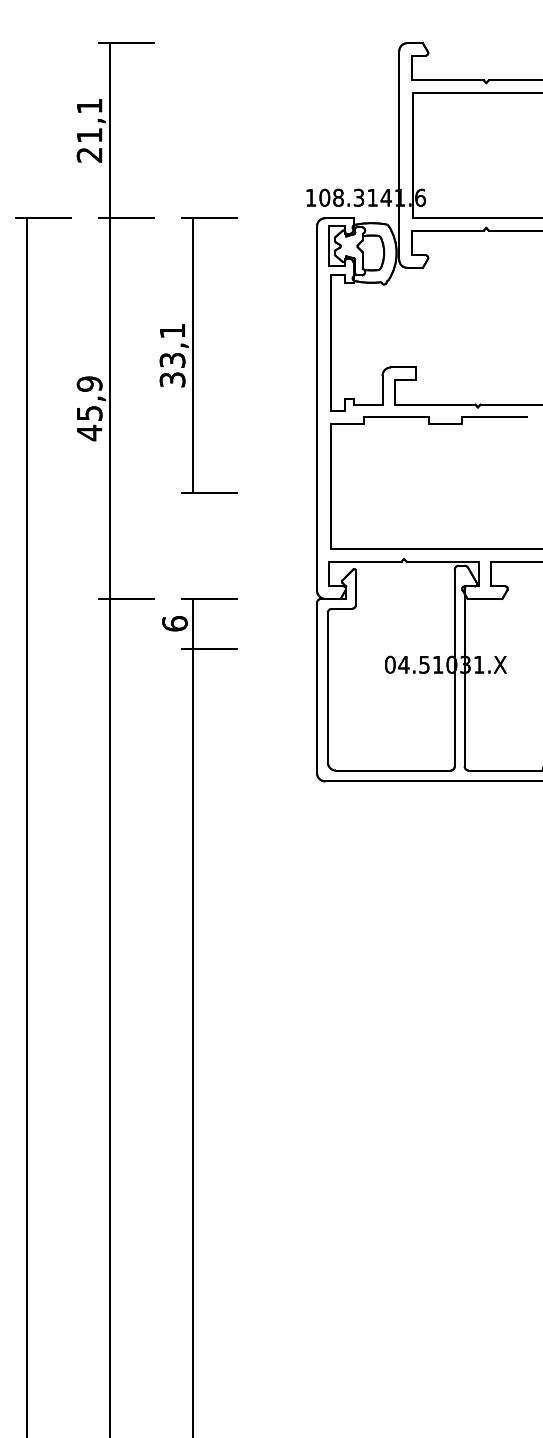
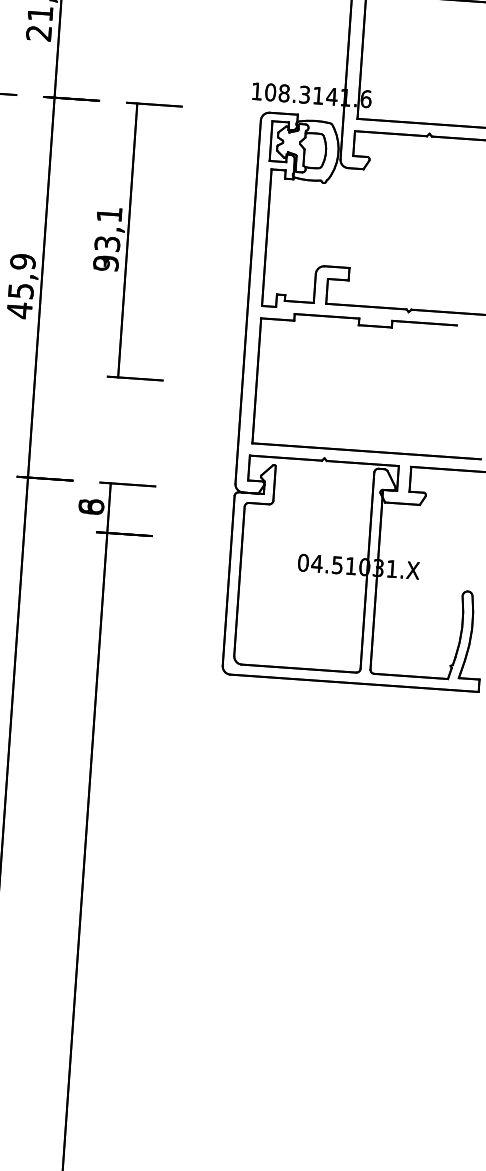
text: (172, 379) -> (106, 263), 33,1 -> 93,1
text: (174, 623) -> (91, 506), 6 -> 8

